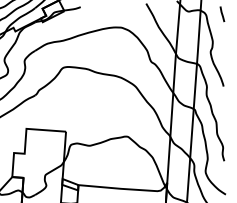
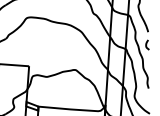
curve: (221, 103) -> (146, 44), added

